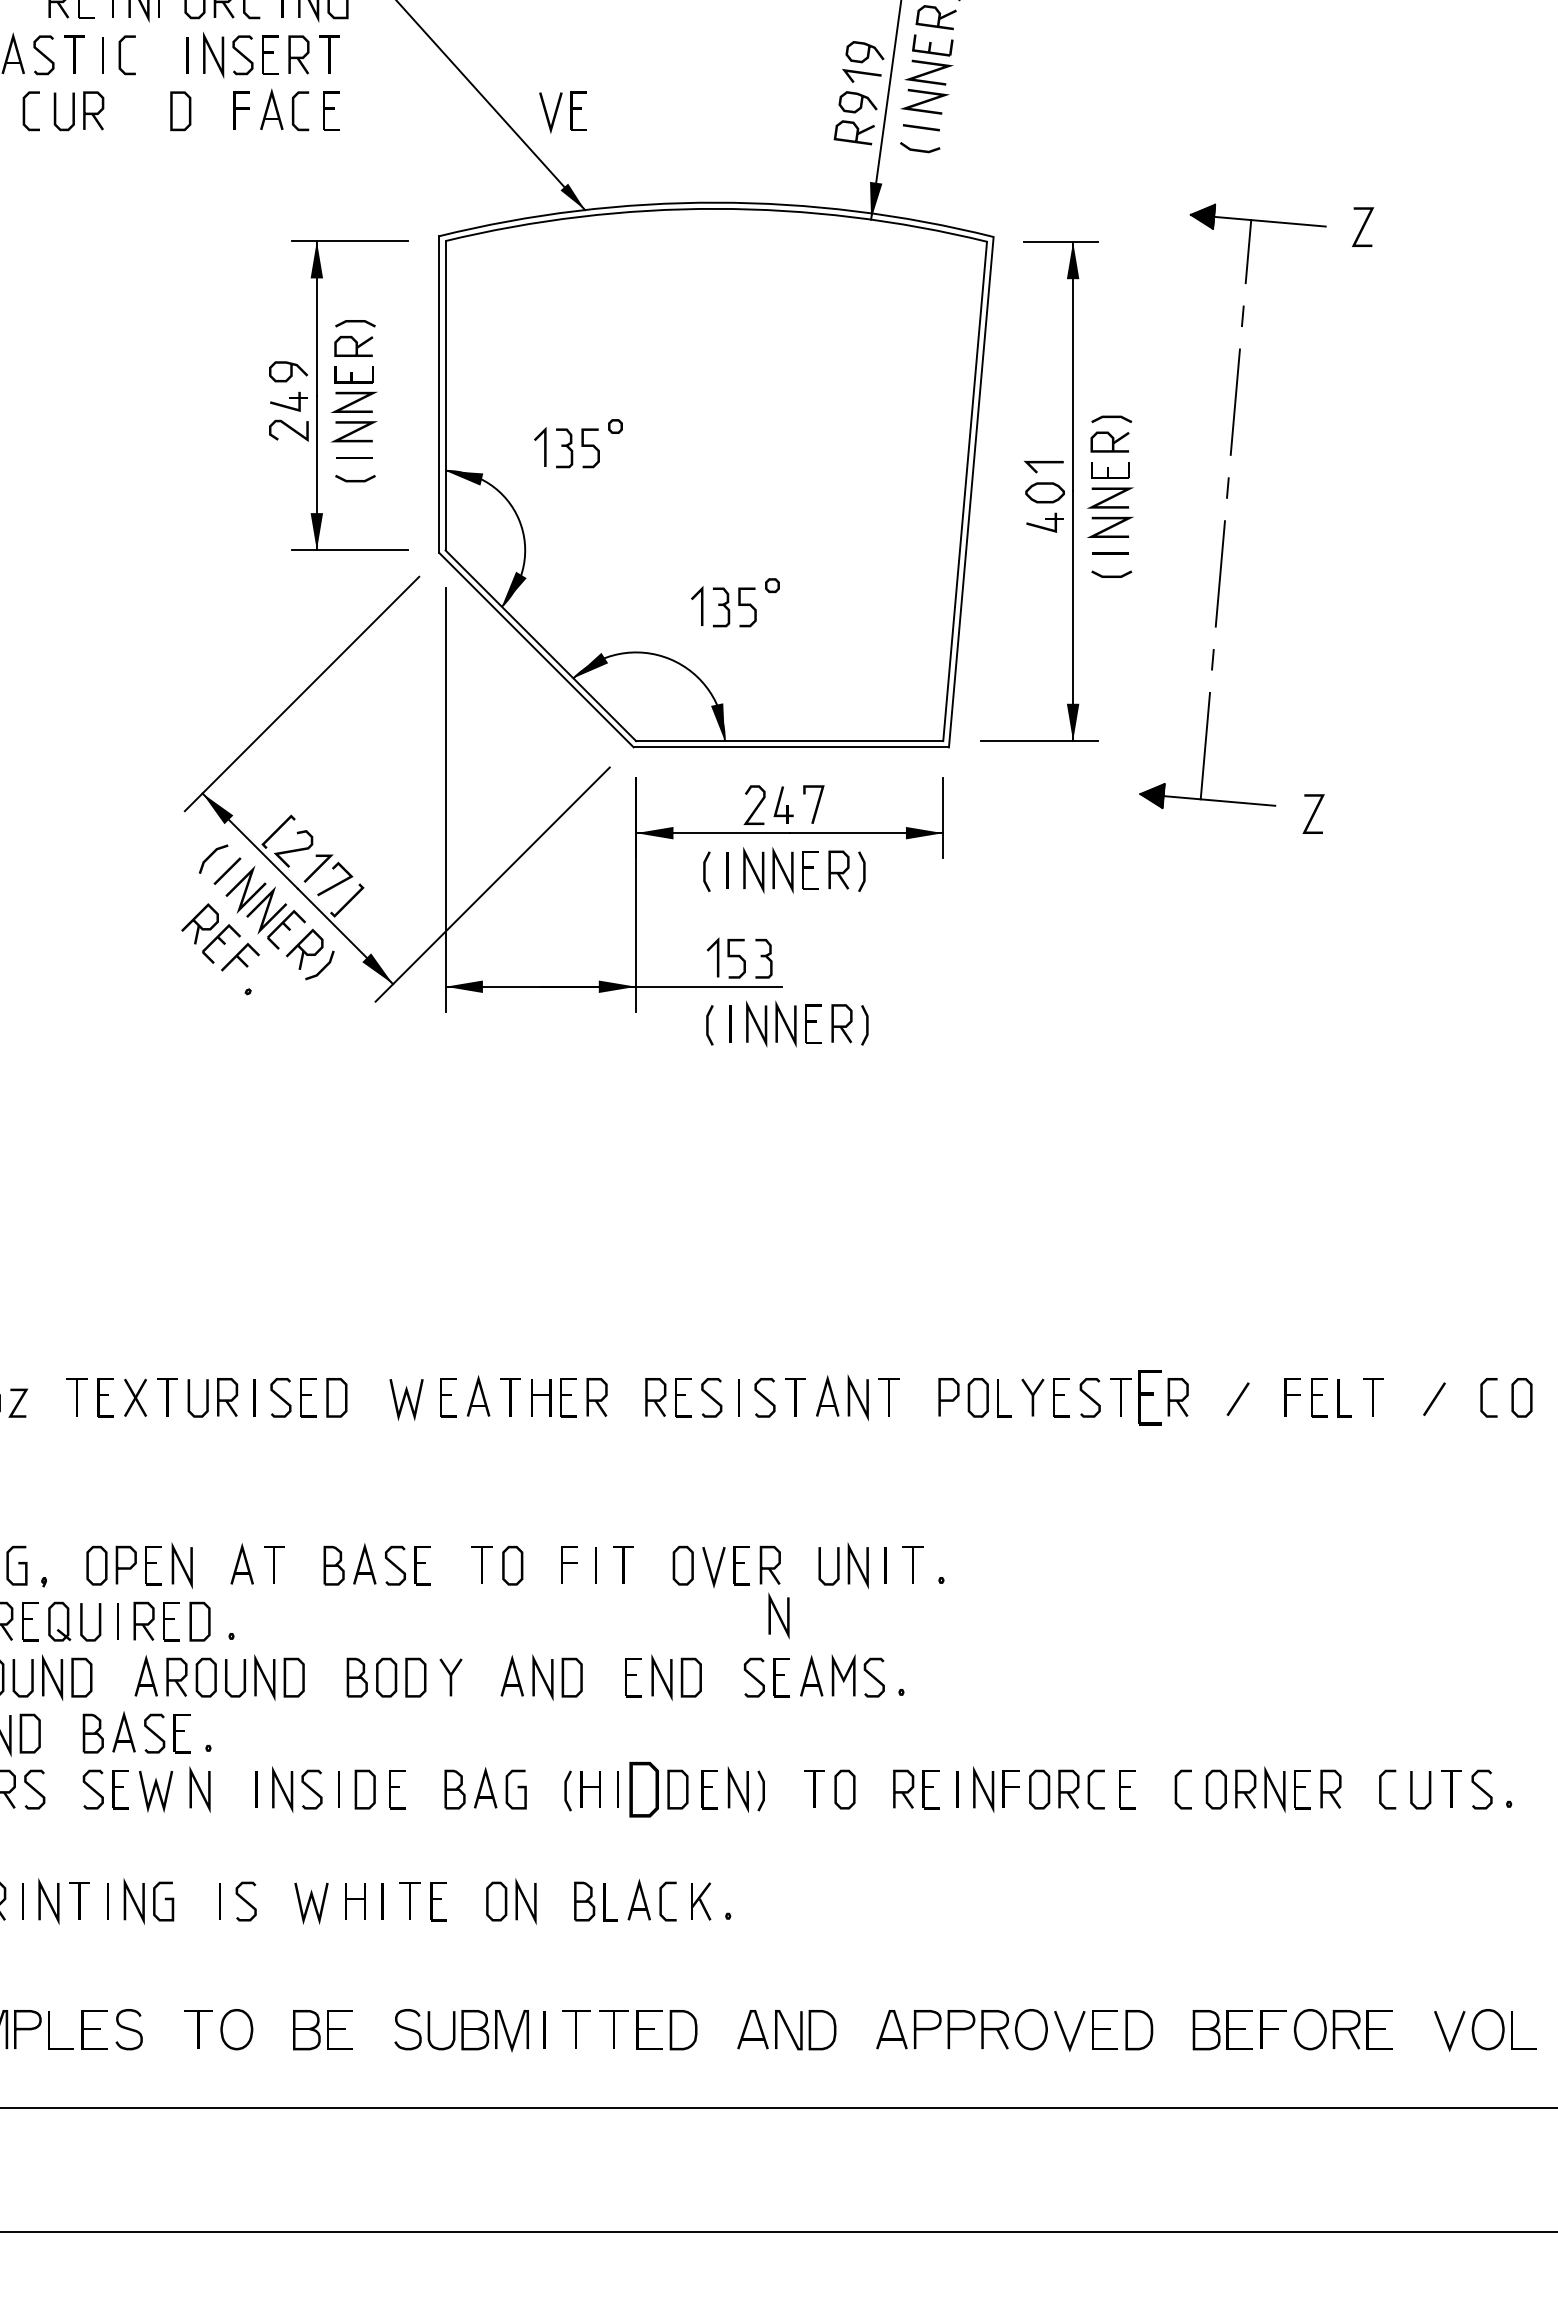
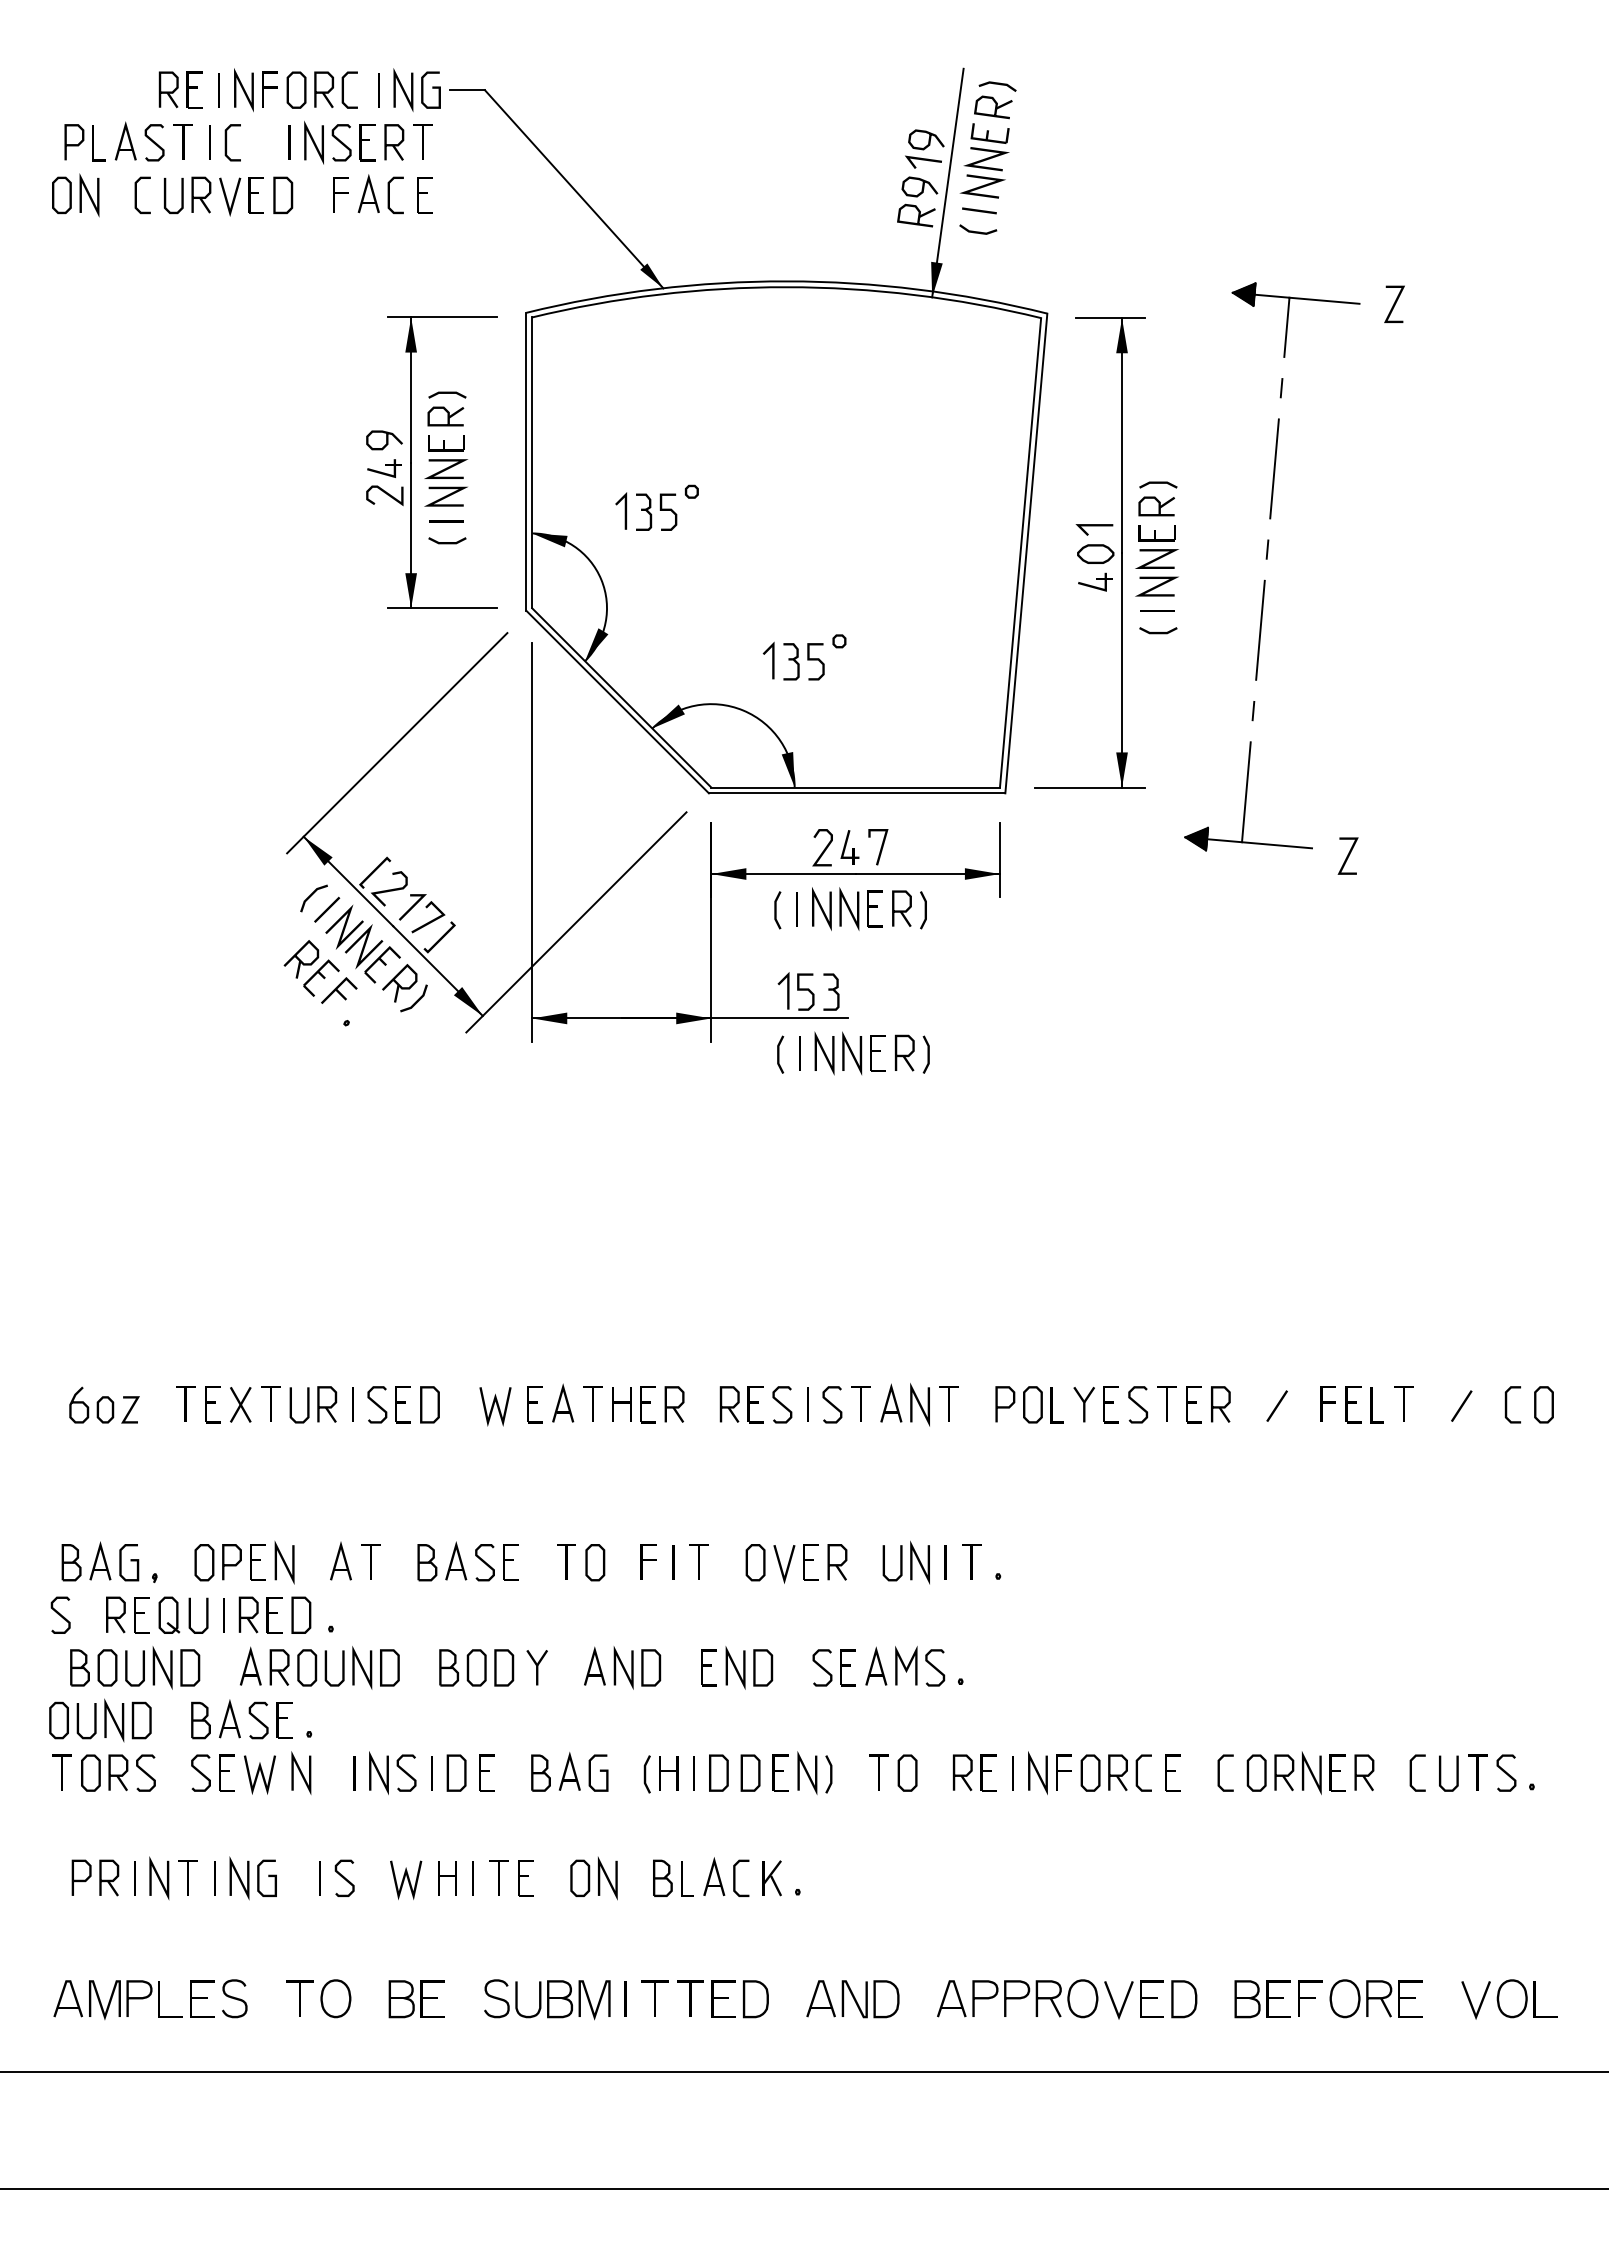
part: (562, 112) -> (241, 196), moved
part: (1149, 1397) -> (1193, 1404), size x0.71
line: (778, 1615) -> (845, 1609), removed
part: (643, 1788) -> (718, 1772), size x0.71

